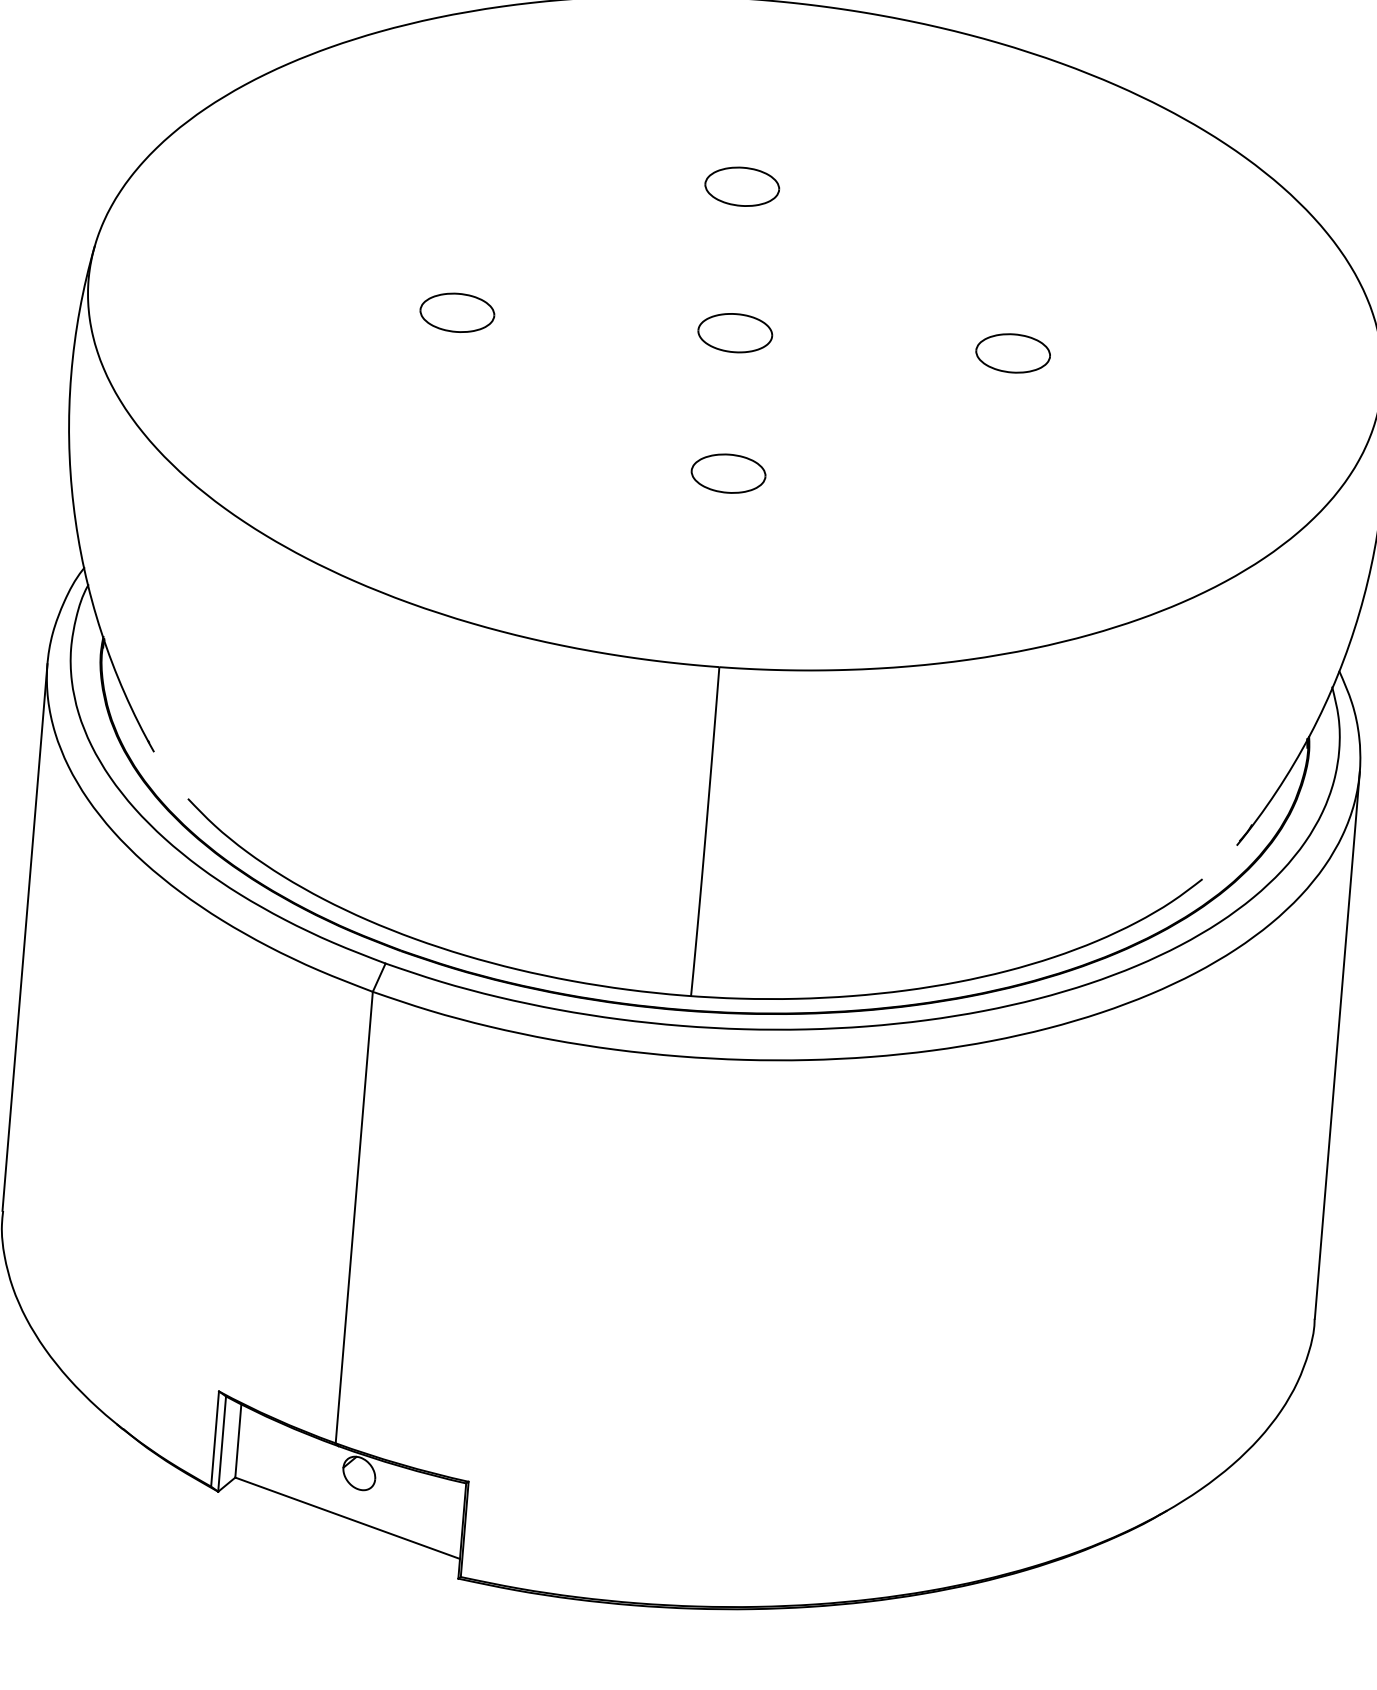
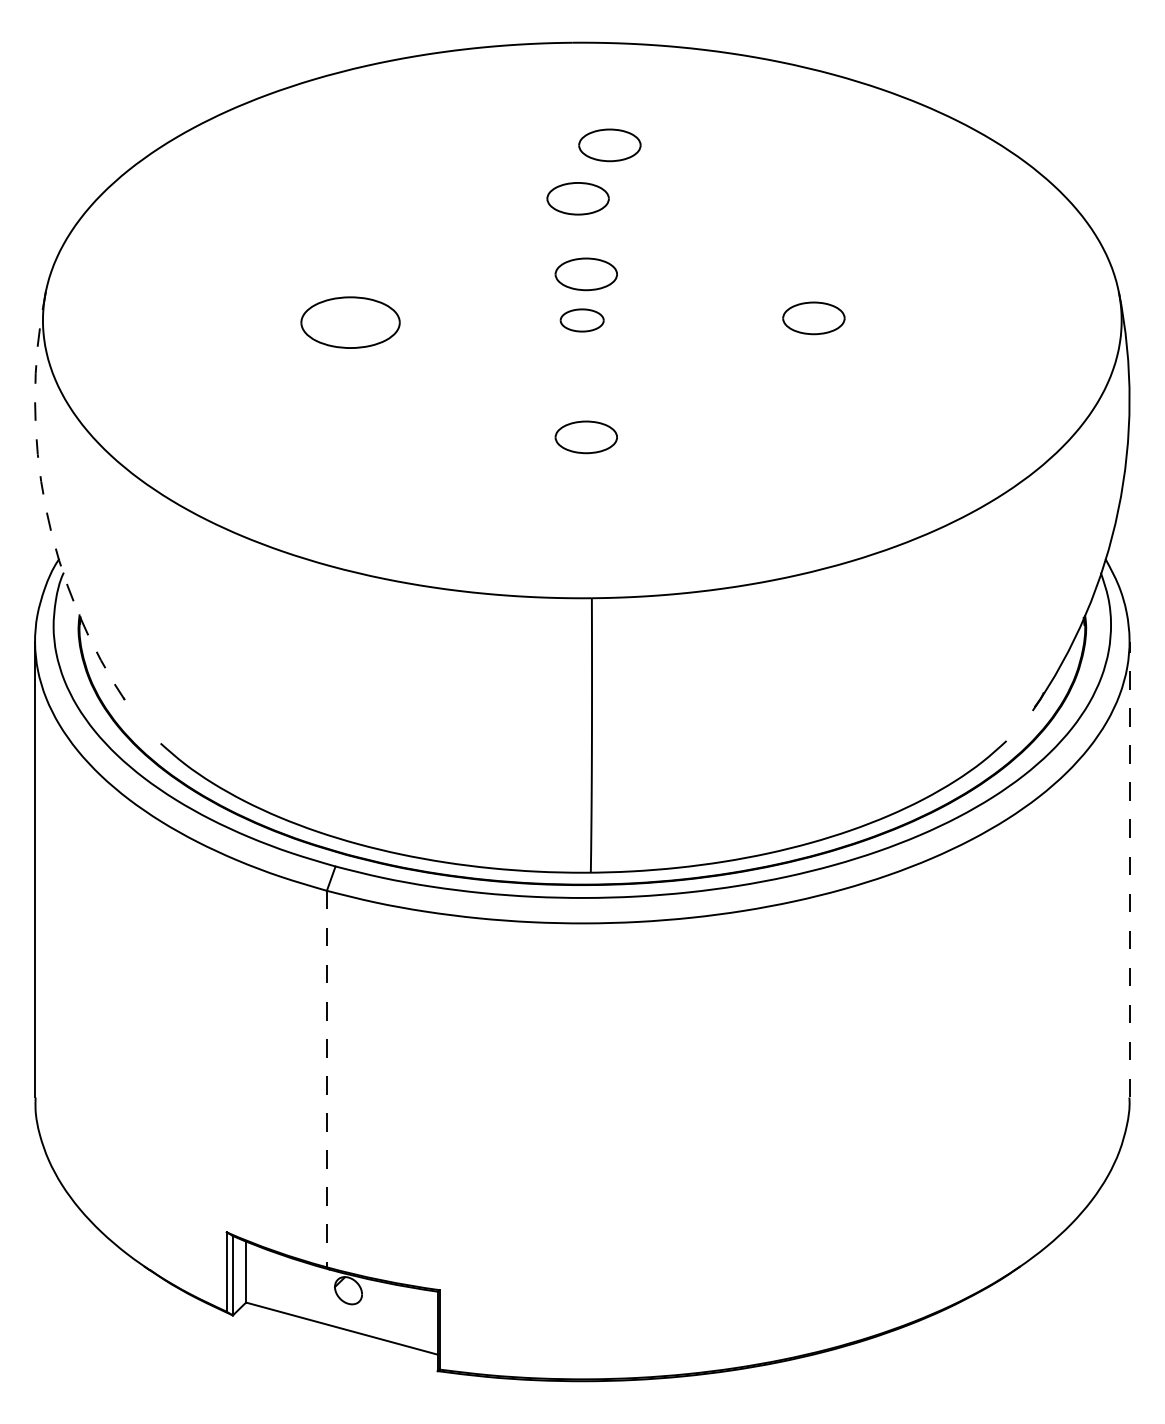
part: (785, 126) -> (609, 145), added
part: (743, 278) -> (585, 274), added
part: (457, 312) -> (350, 322), size x1.6
part: (734, 333) -> (581, 320), size x0.7
arc: (73, 504) -> (45, 507), solid -> dashed
line: (1337, 1045) -> (1129, 869), solid -> dashed
line: (353, 1218) -> (326, 1079), solid -> dashed

